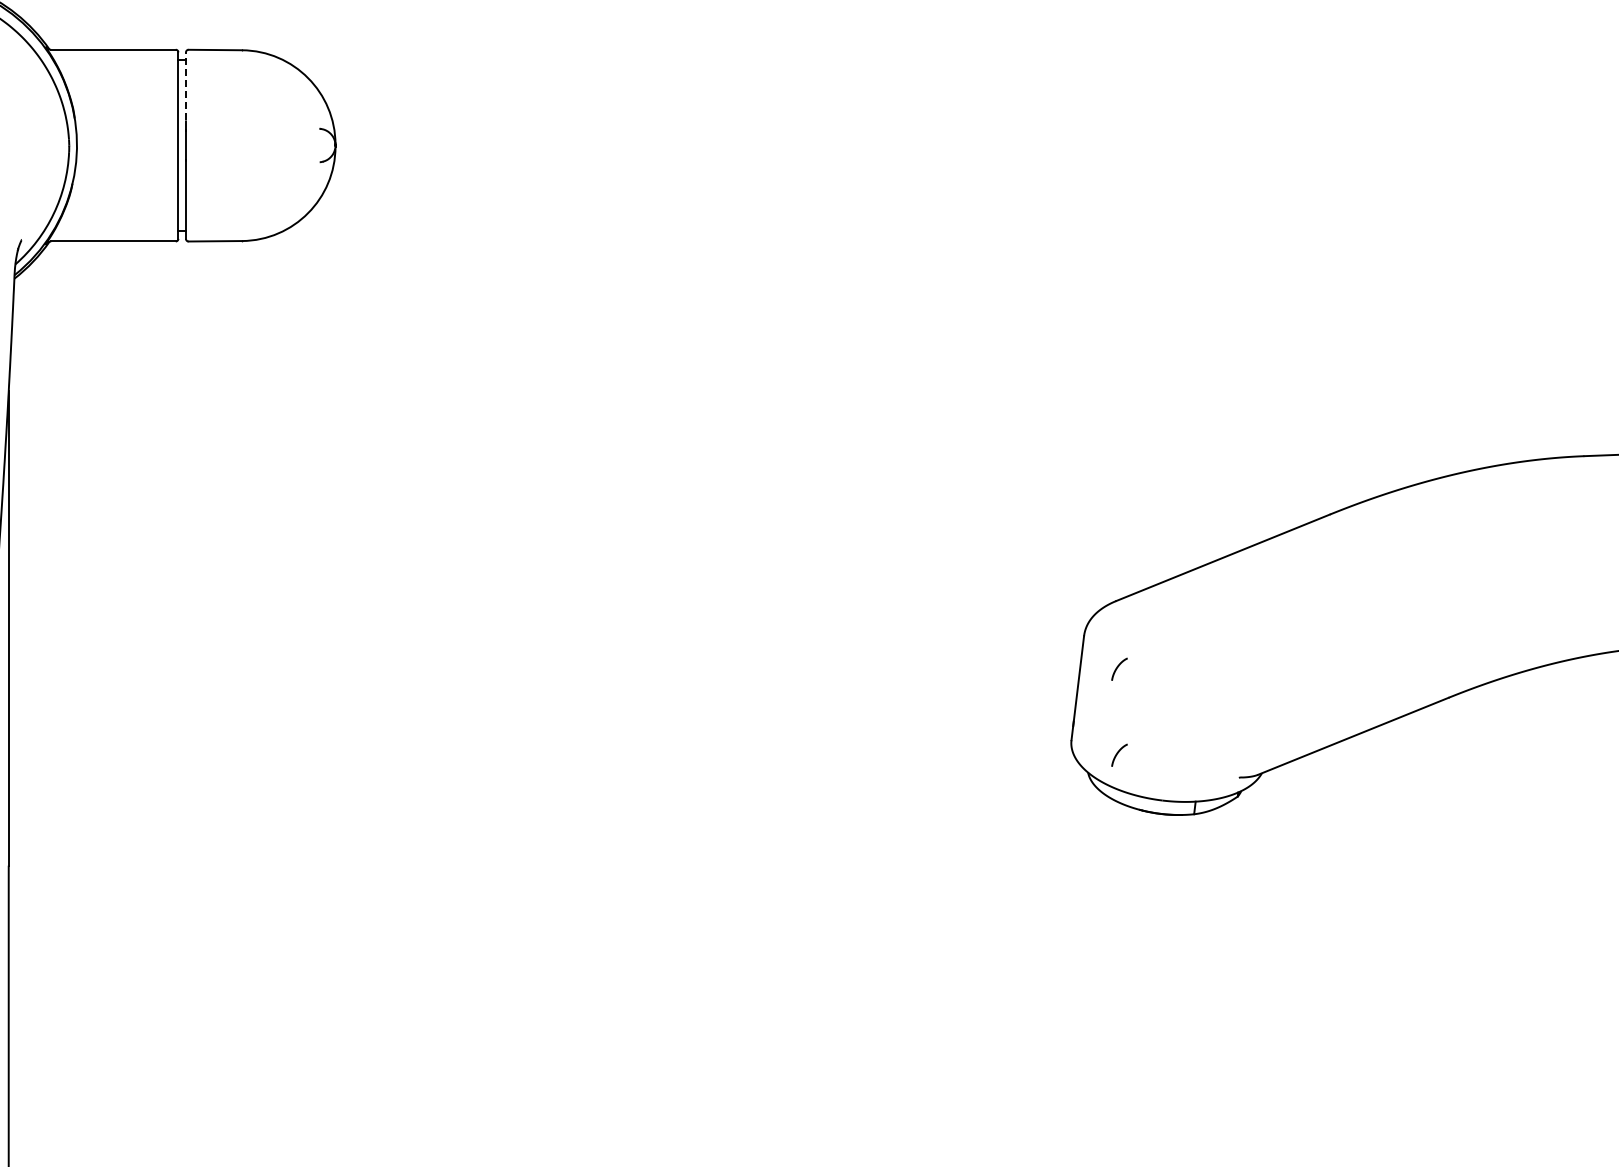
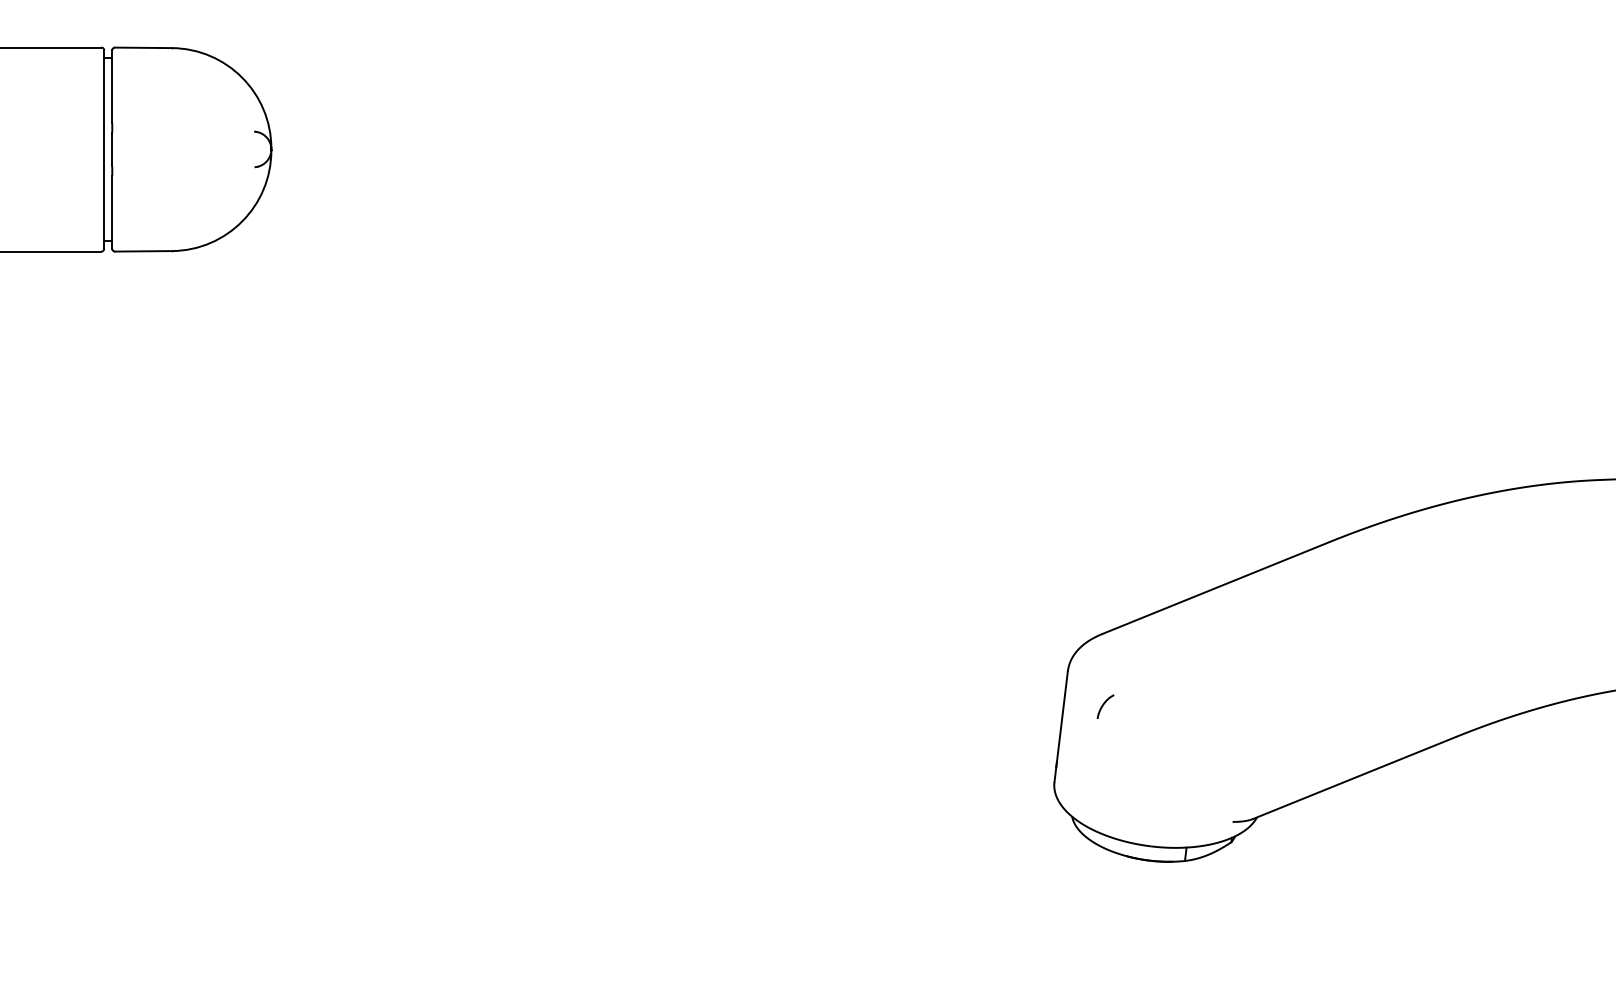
line: (185, 86) -> (111, 86), dashed -> solid
curve: (1118, 753) -> (1104, 796), removed

